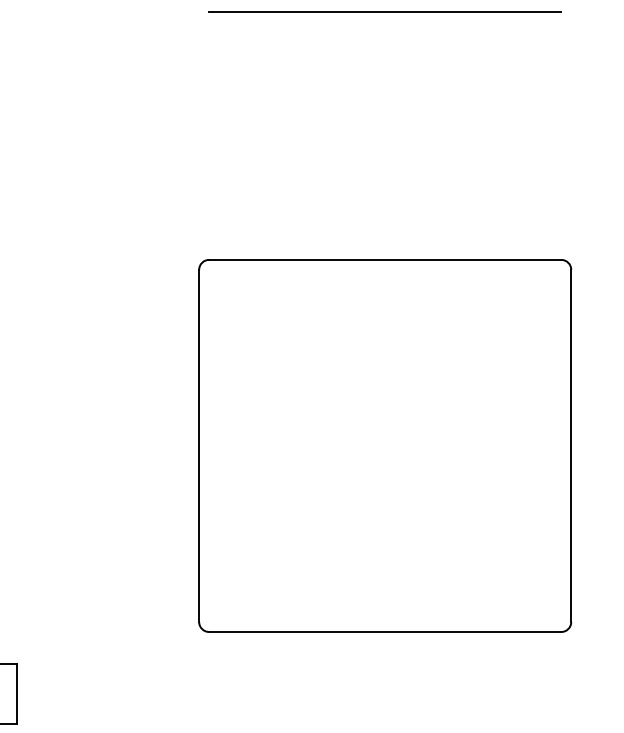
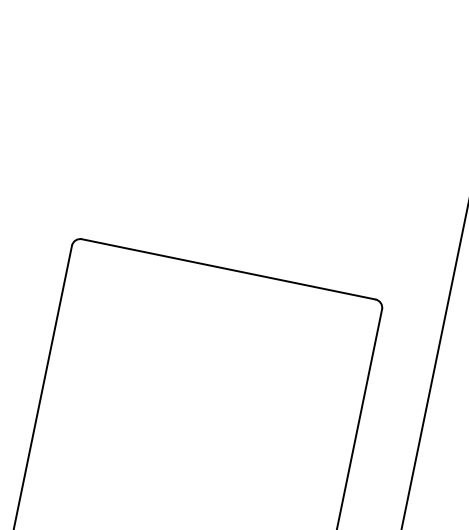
line: (385, 11) -> (271, 62), removed

